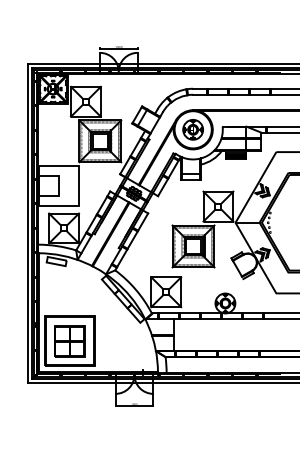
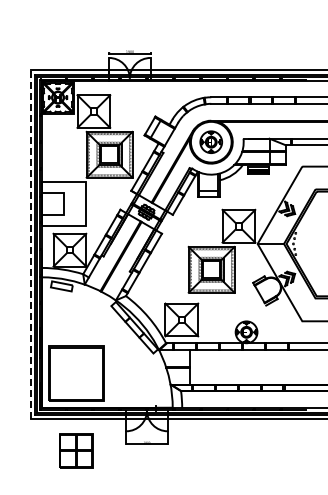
line: (28, 223) -> (30, 244), solid -> dashed
part: (70, 341) -> (76, 450), moved

